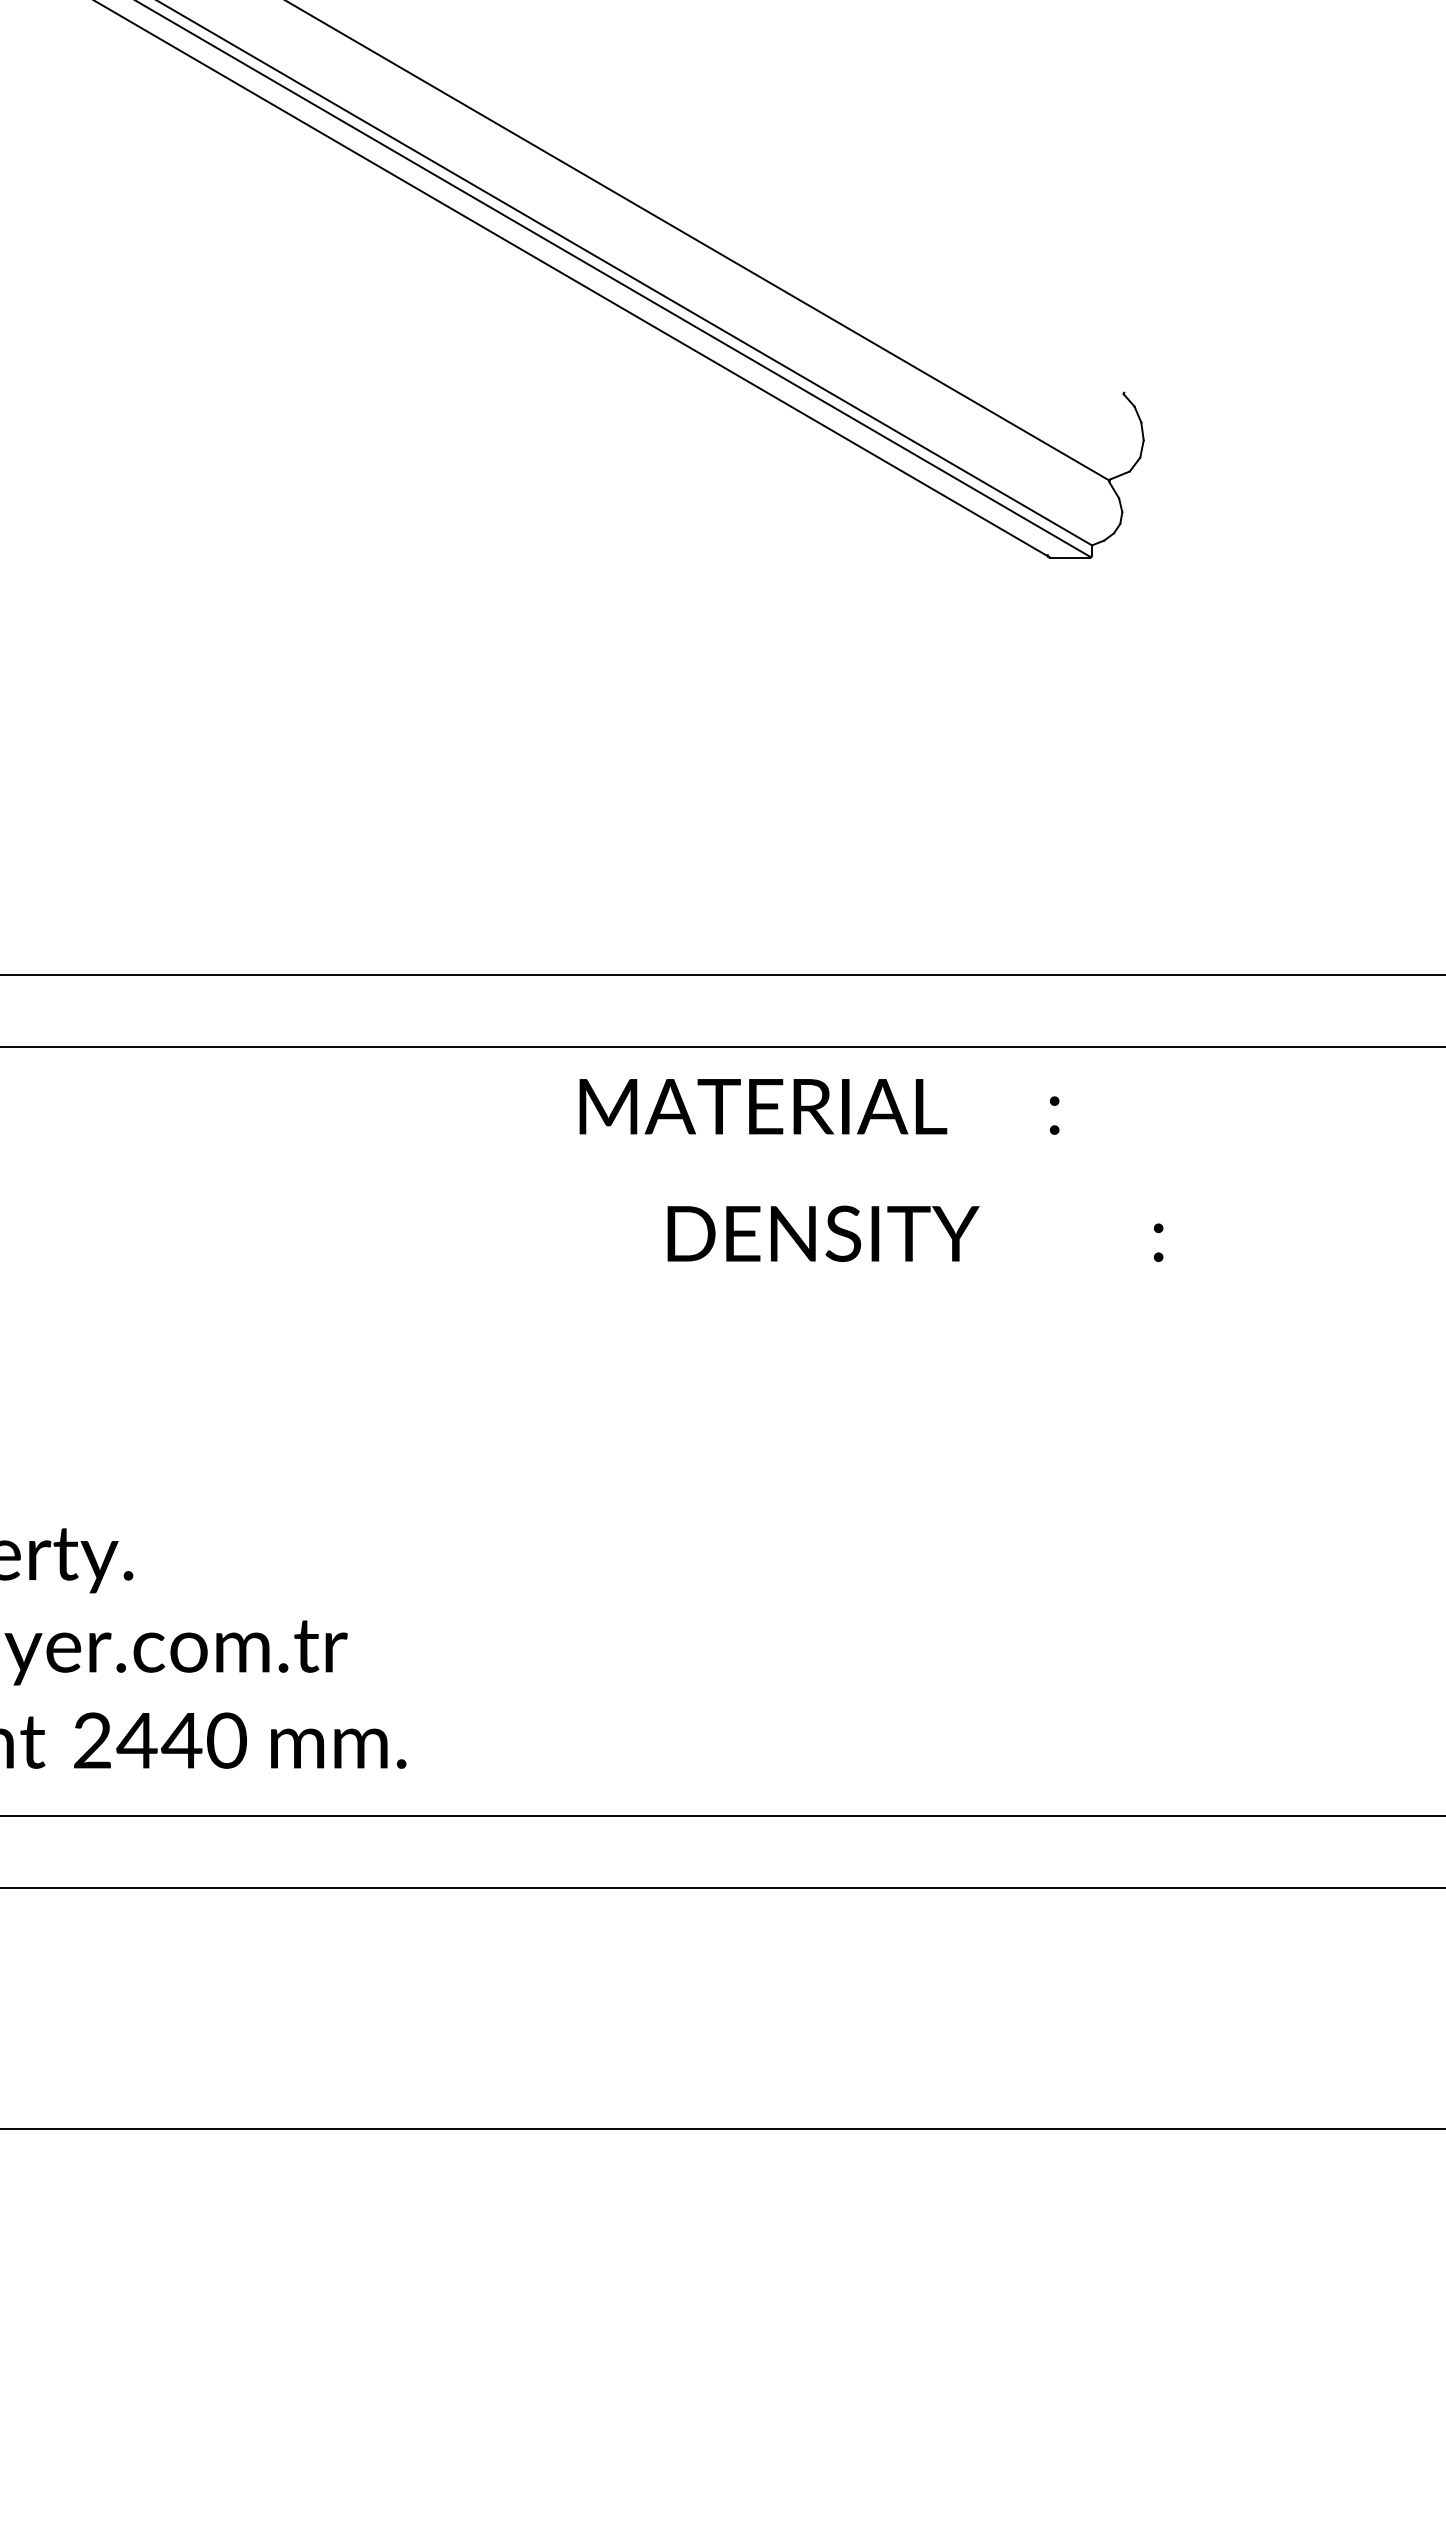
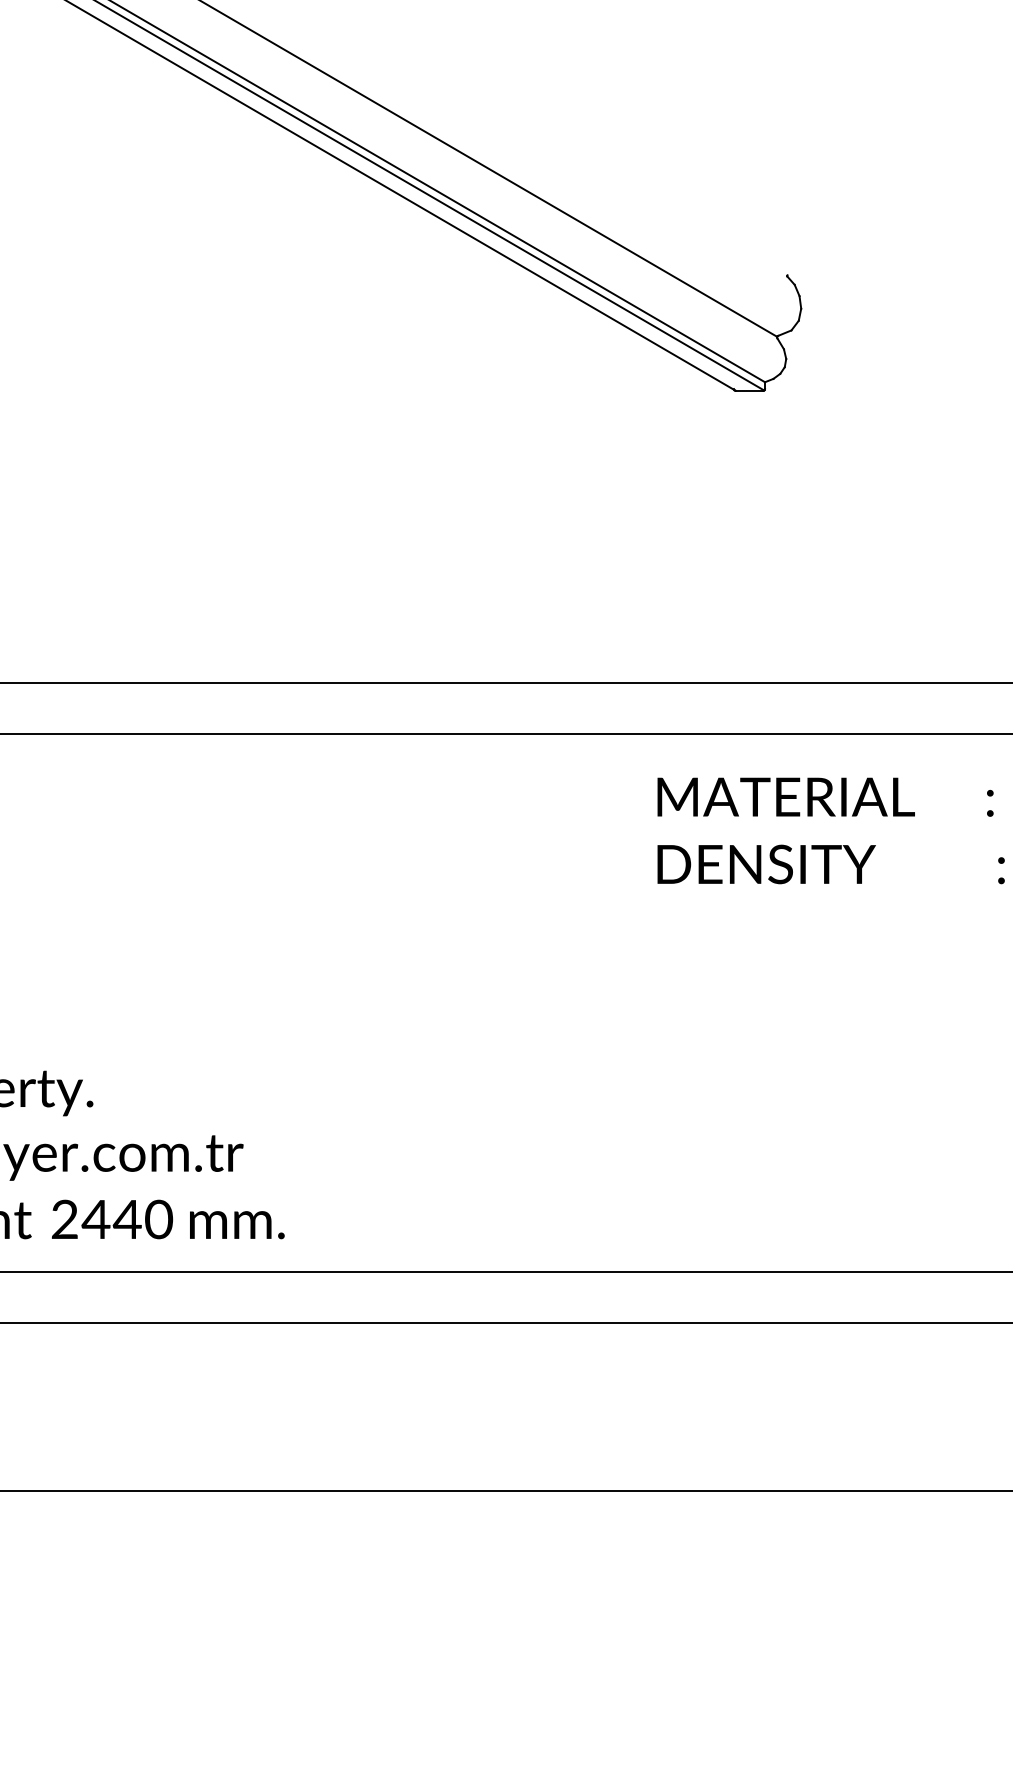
text: (819, 1106) -> (825, 796), moved
text: (915, 1233) -> (831, 864), moved

